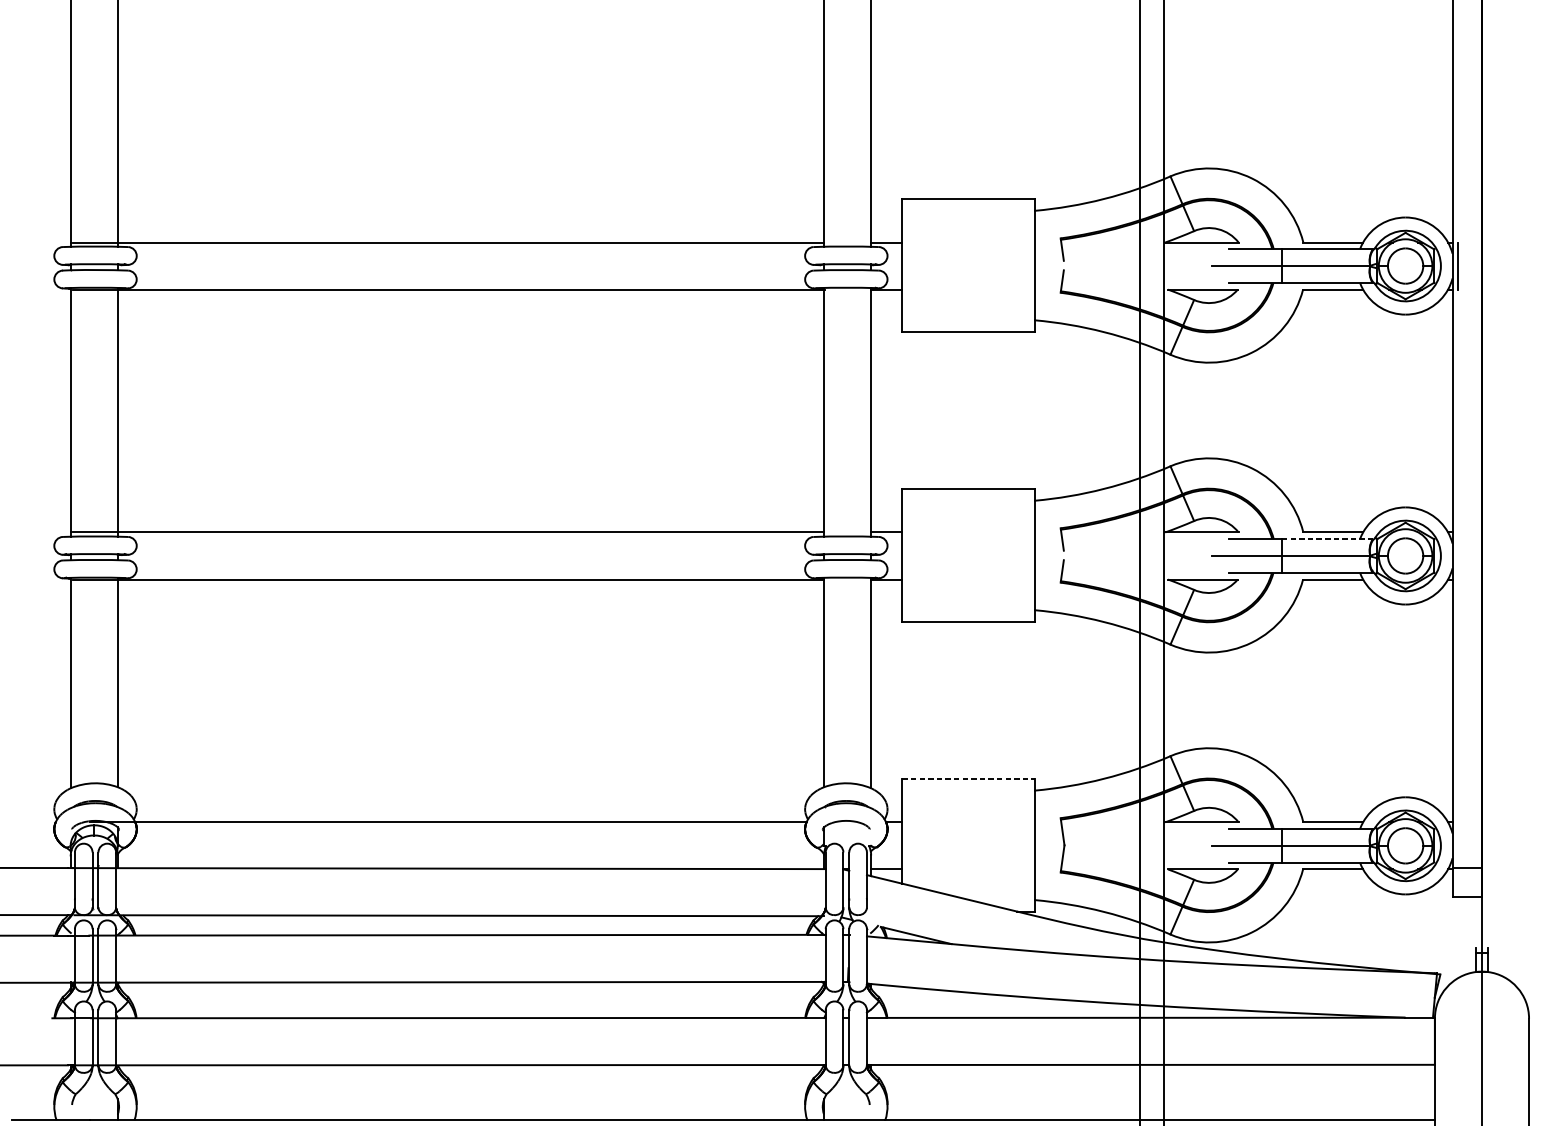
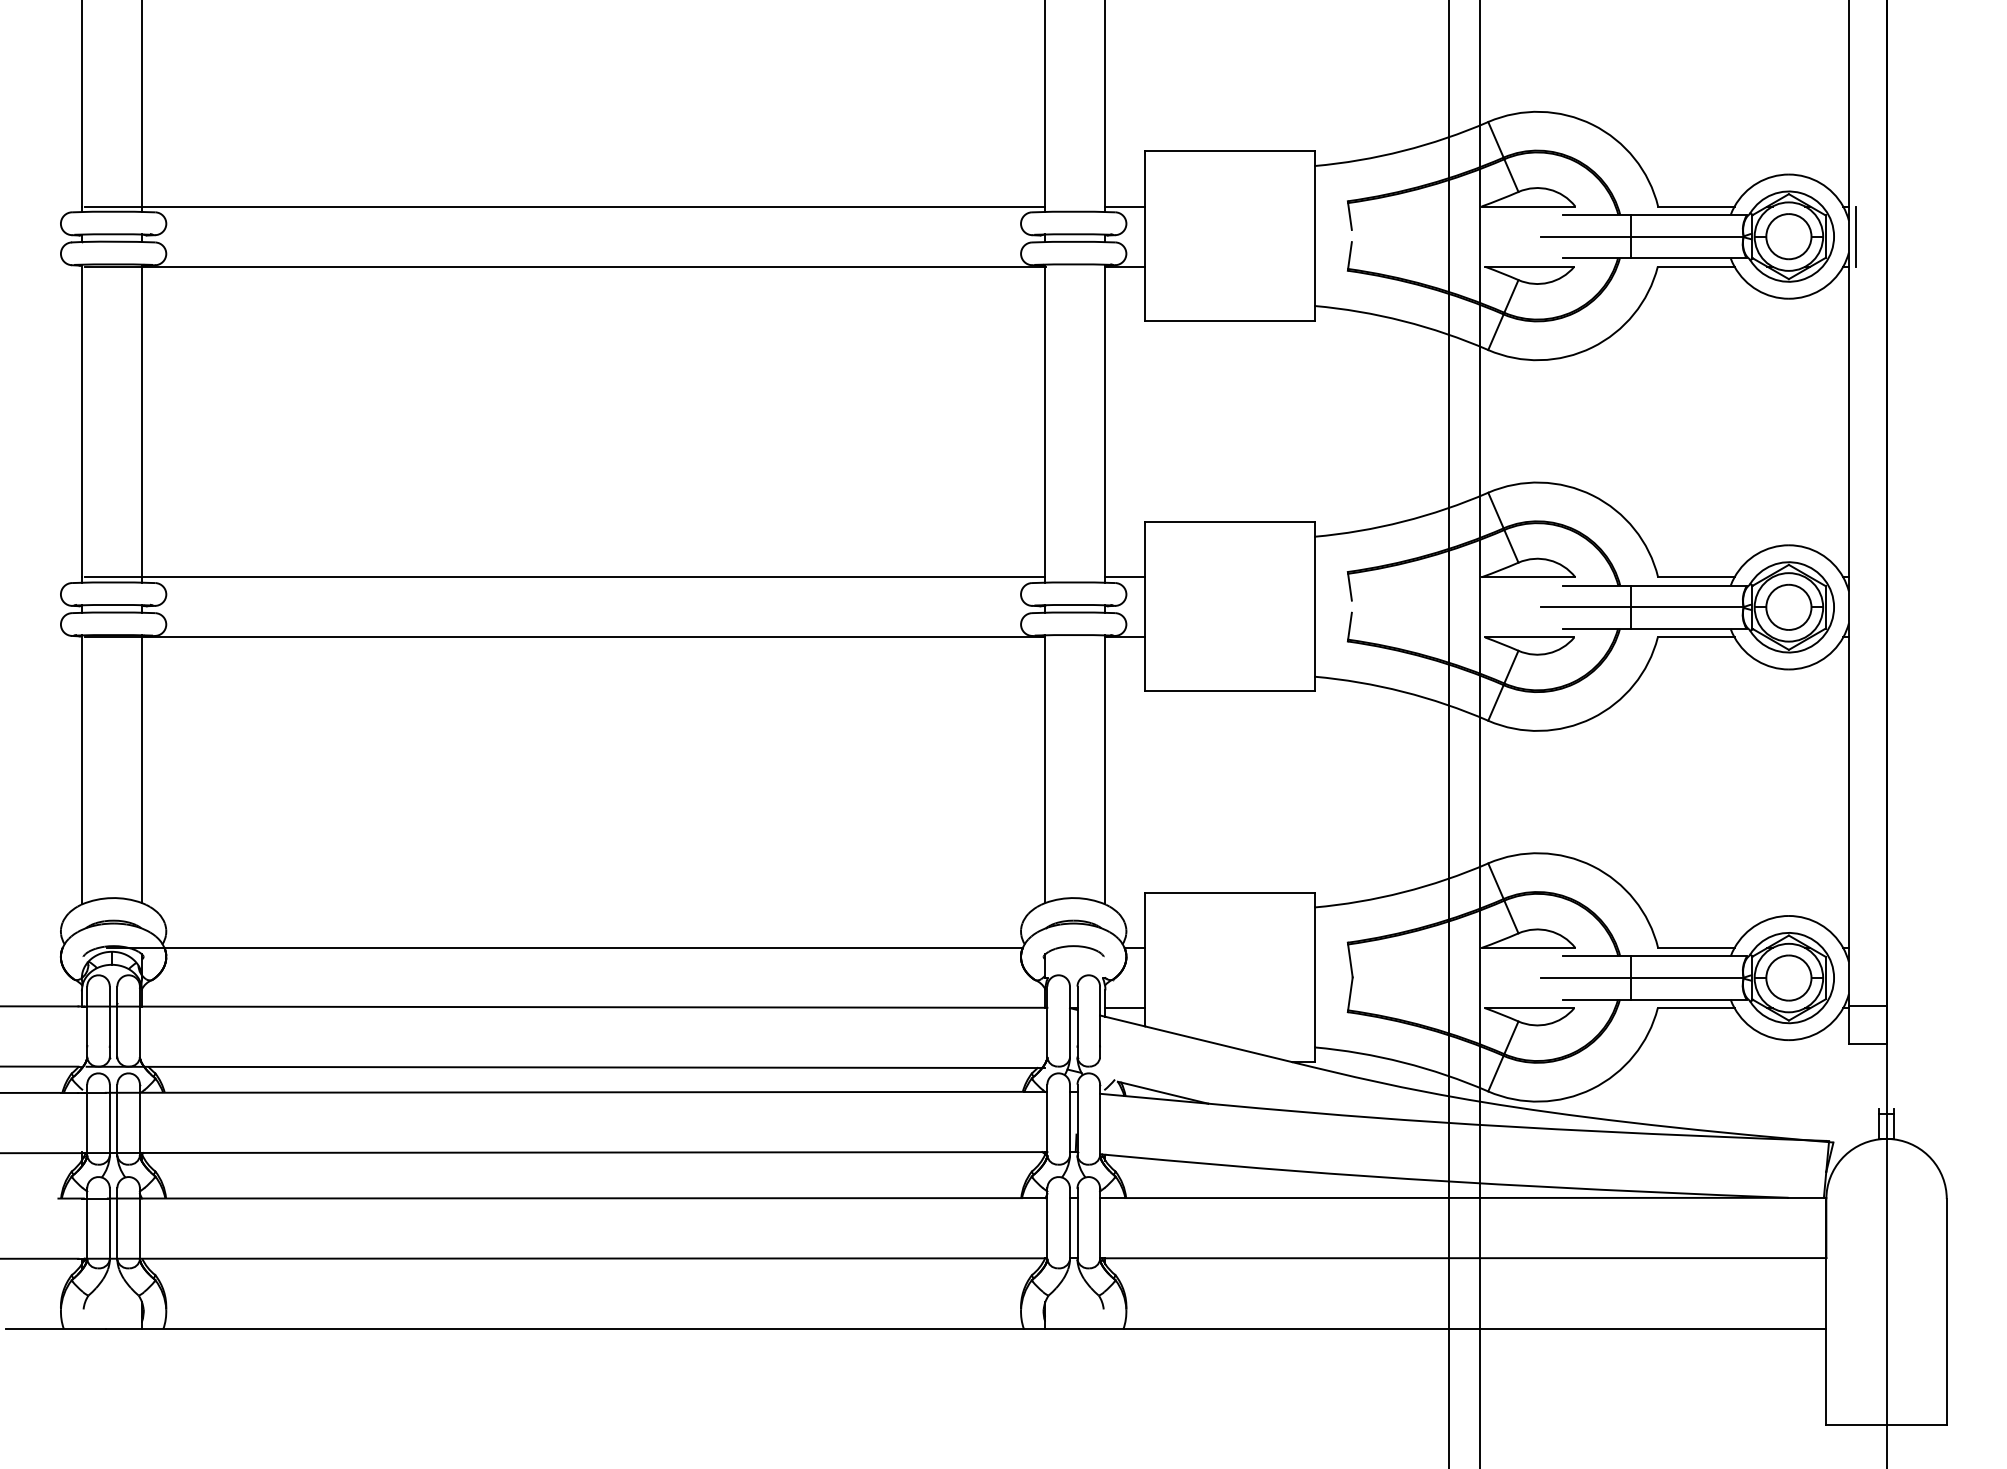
line: (1327, 538) -> (1689, 585), dashed -> solid
line: (968, 778) -> (1229, 892), dashed -> solid

